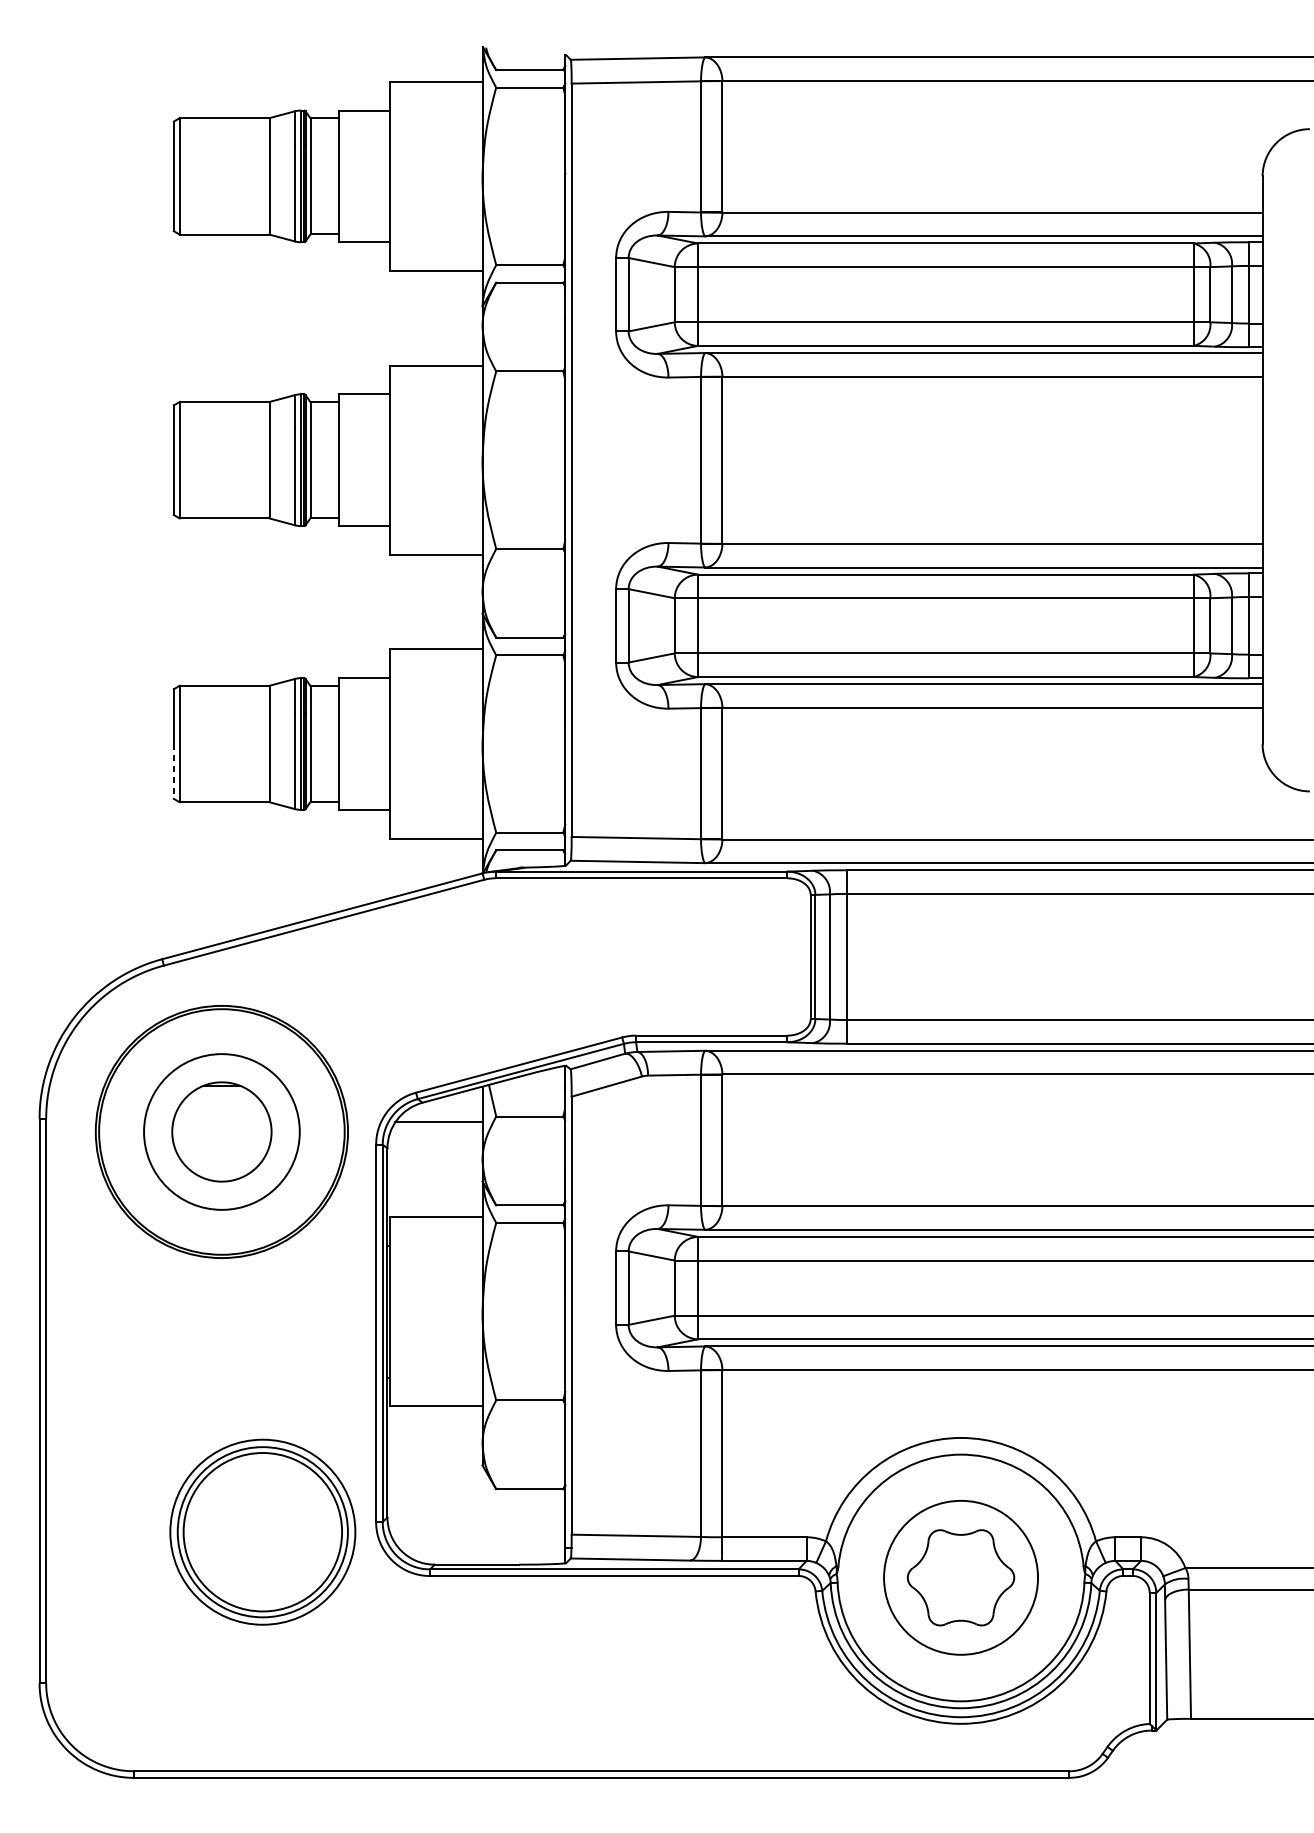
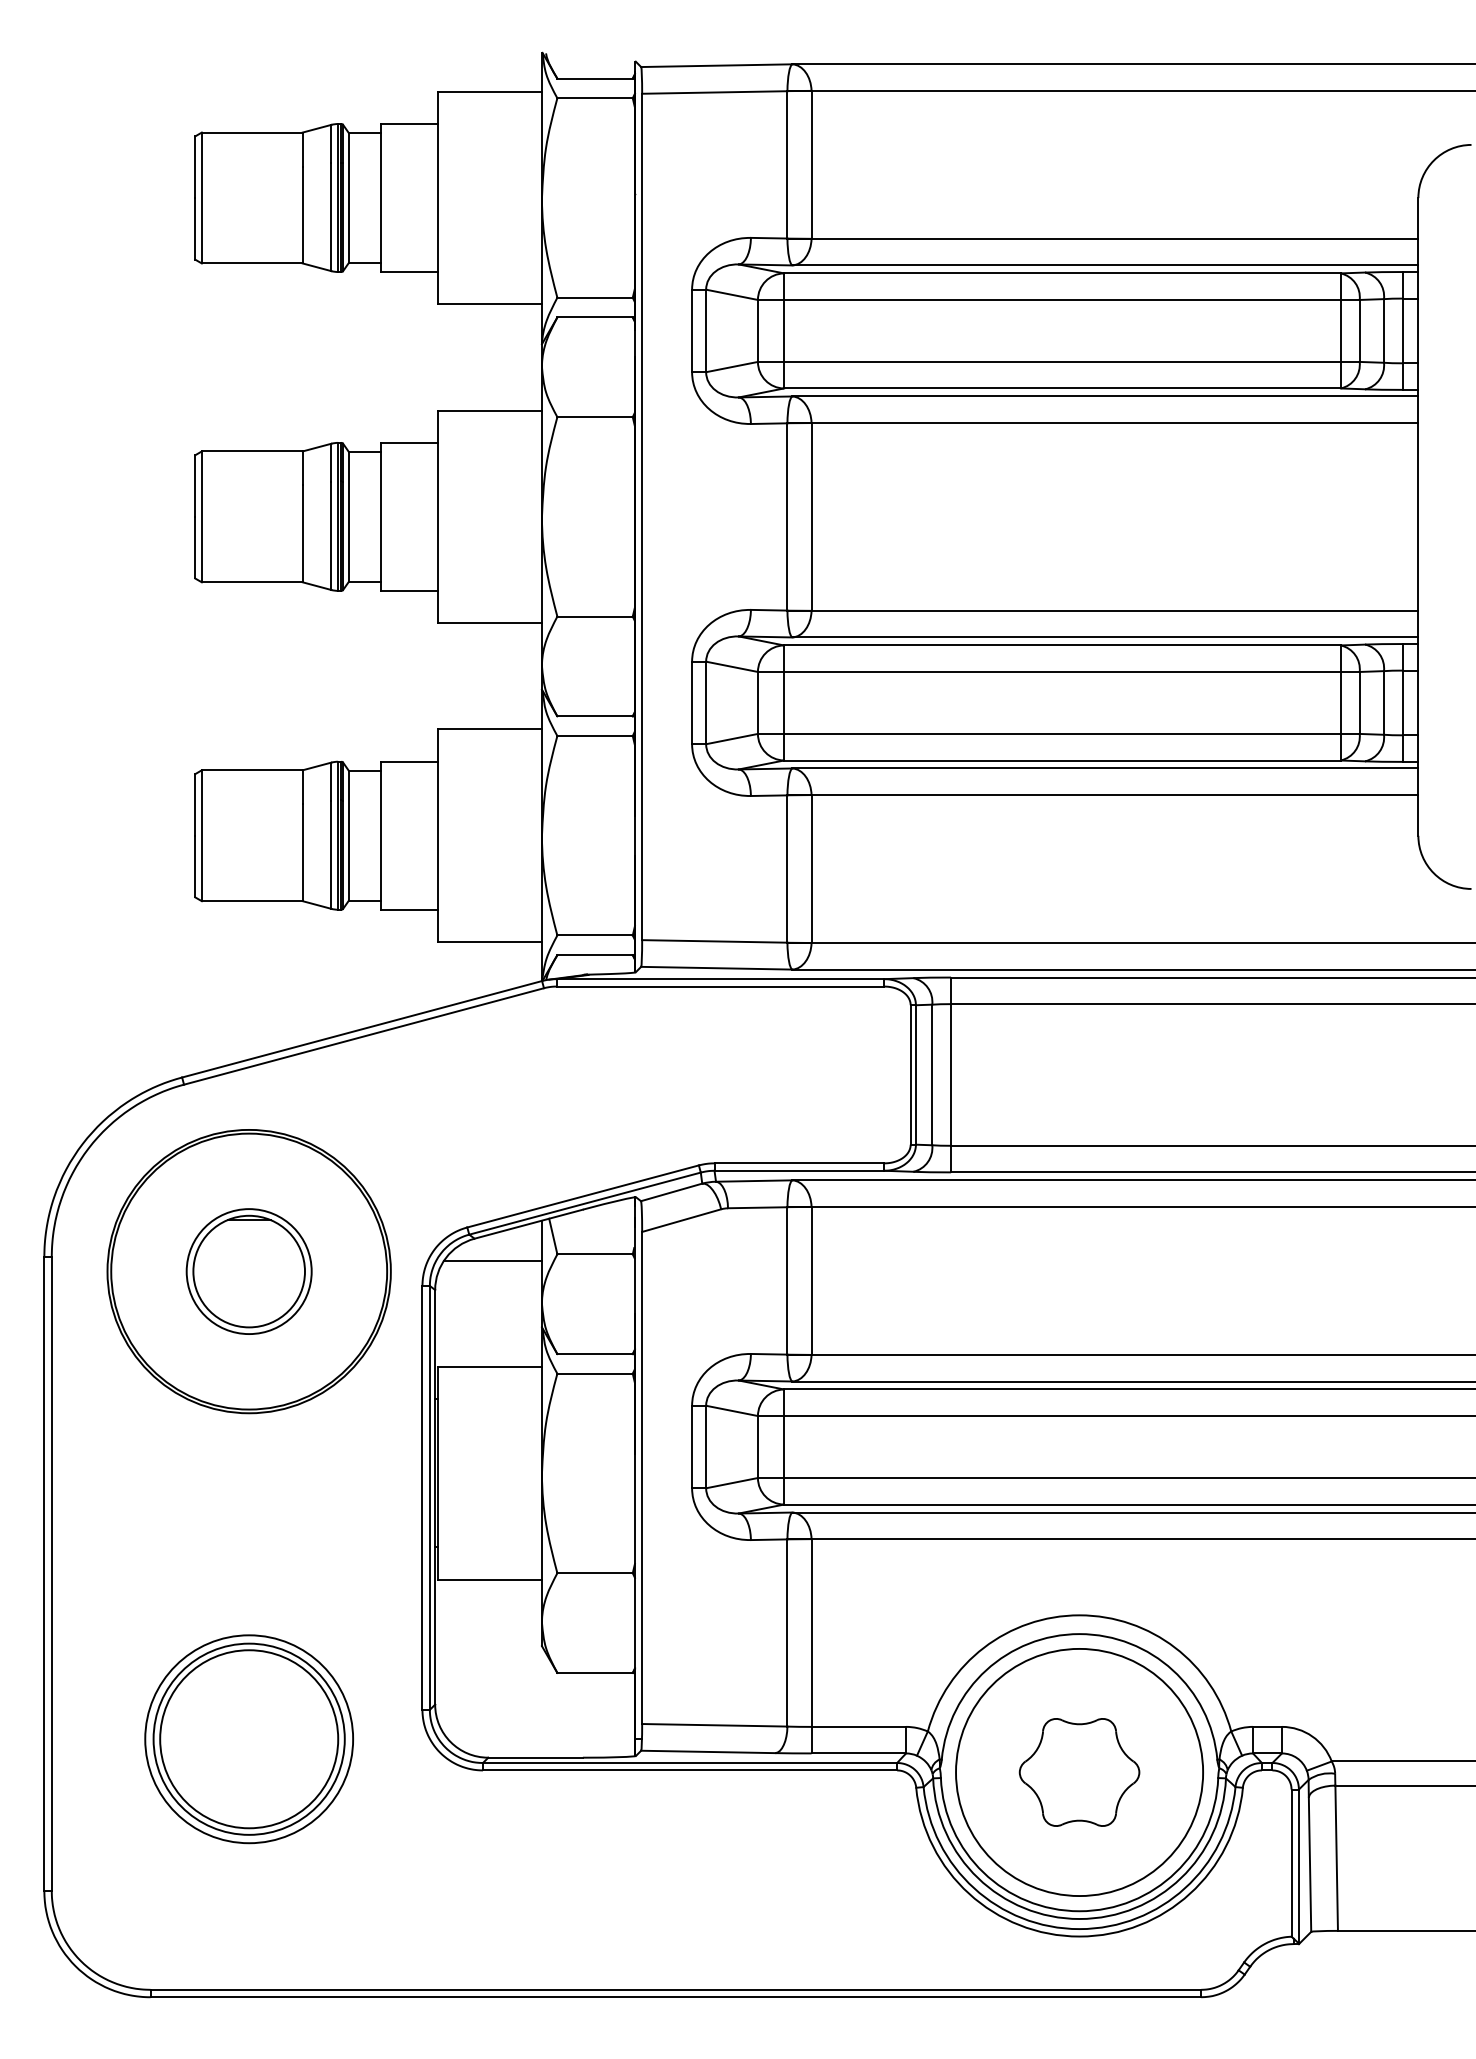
line: (174, 771) -> (195, 866), dashed -> solid
circle: (221, 1131) -> (248, 1271), size x0.71
part: (262, 1532) -> (248, 1739), moved
circle: (960, 1577) -> (1079, 1772), size x1.43

